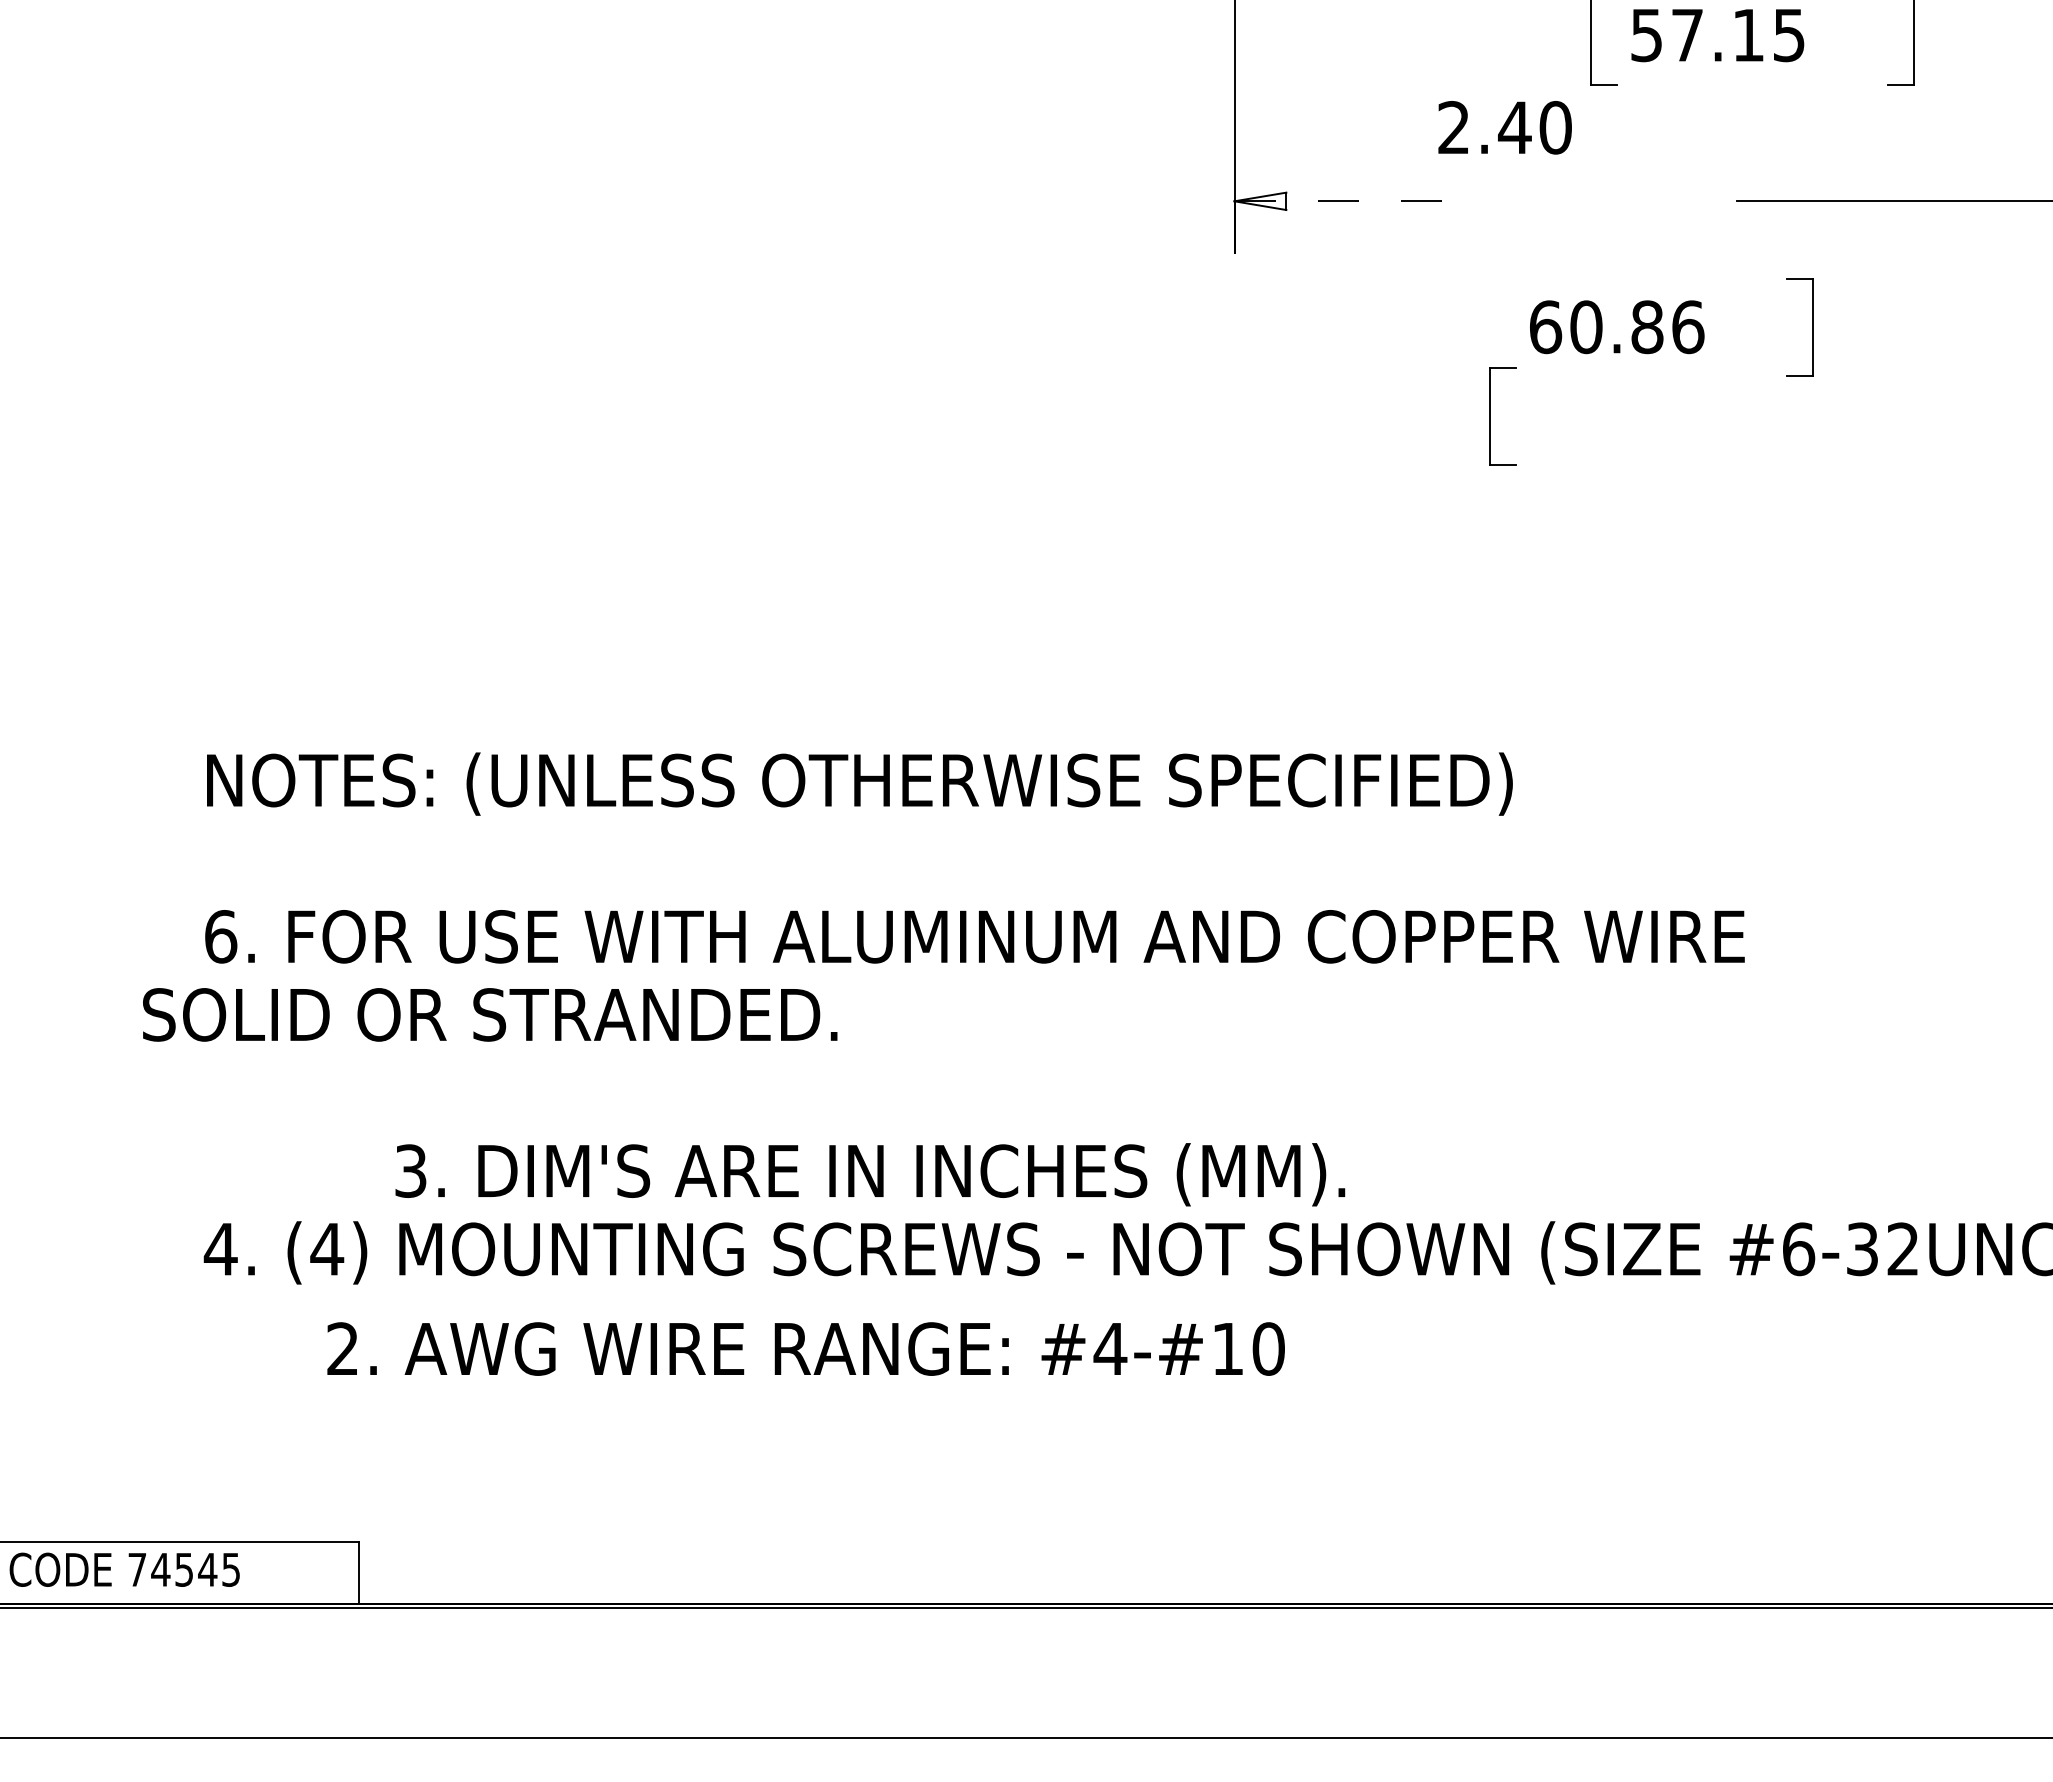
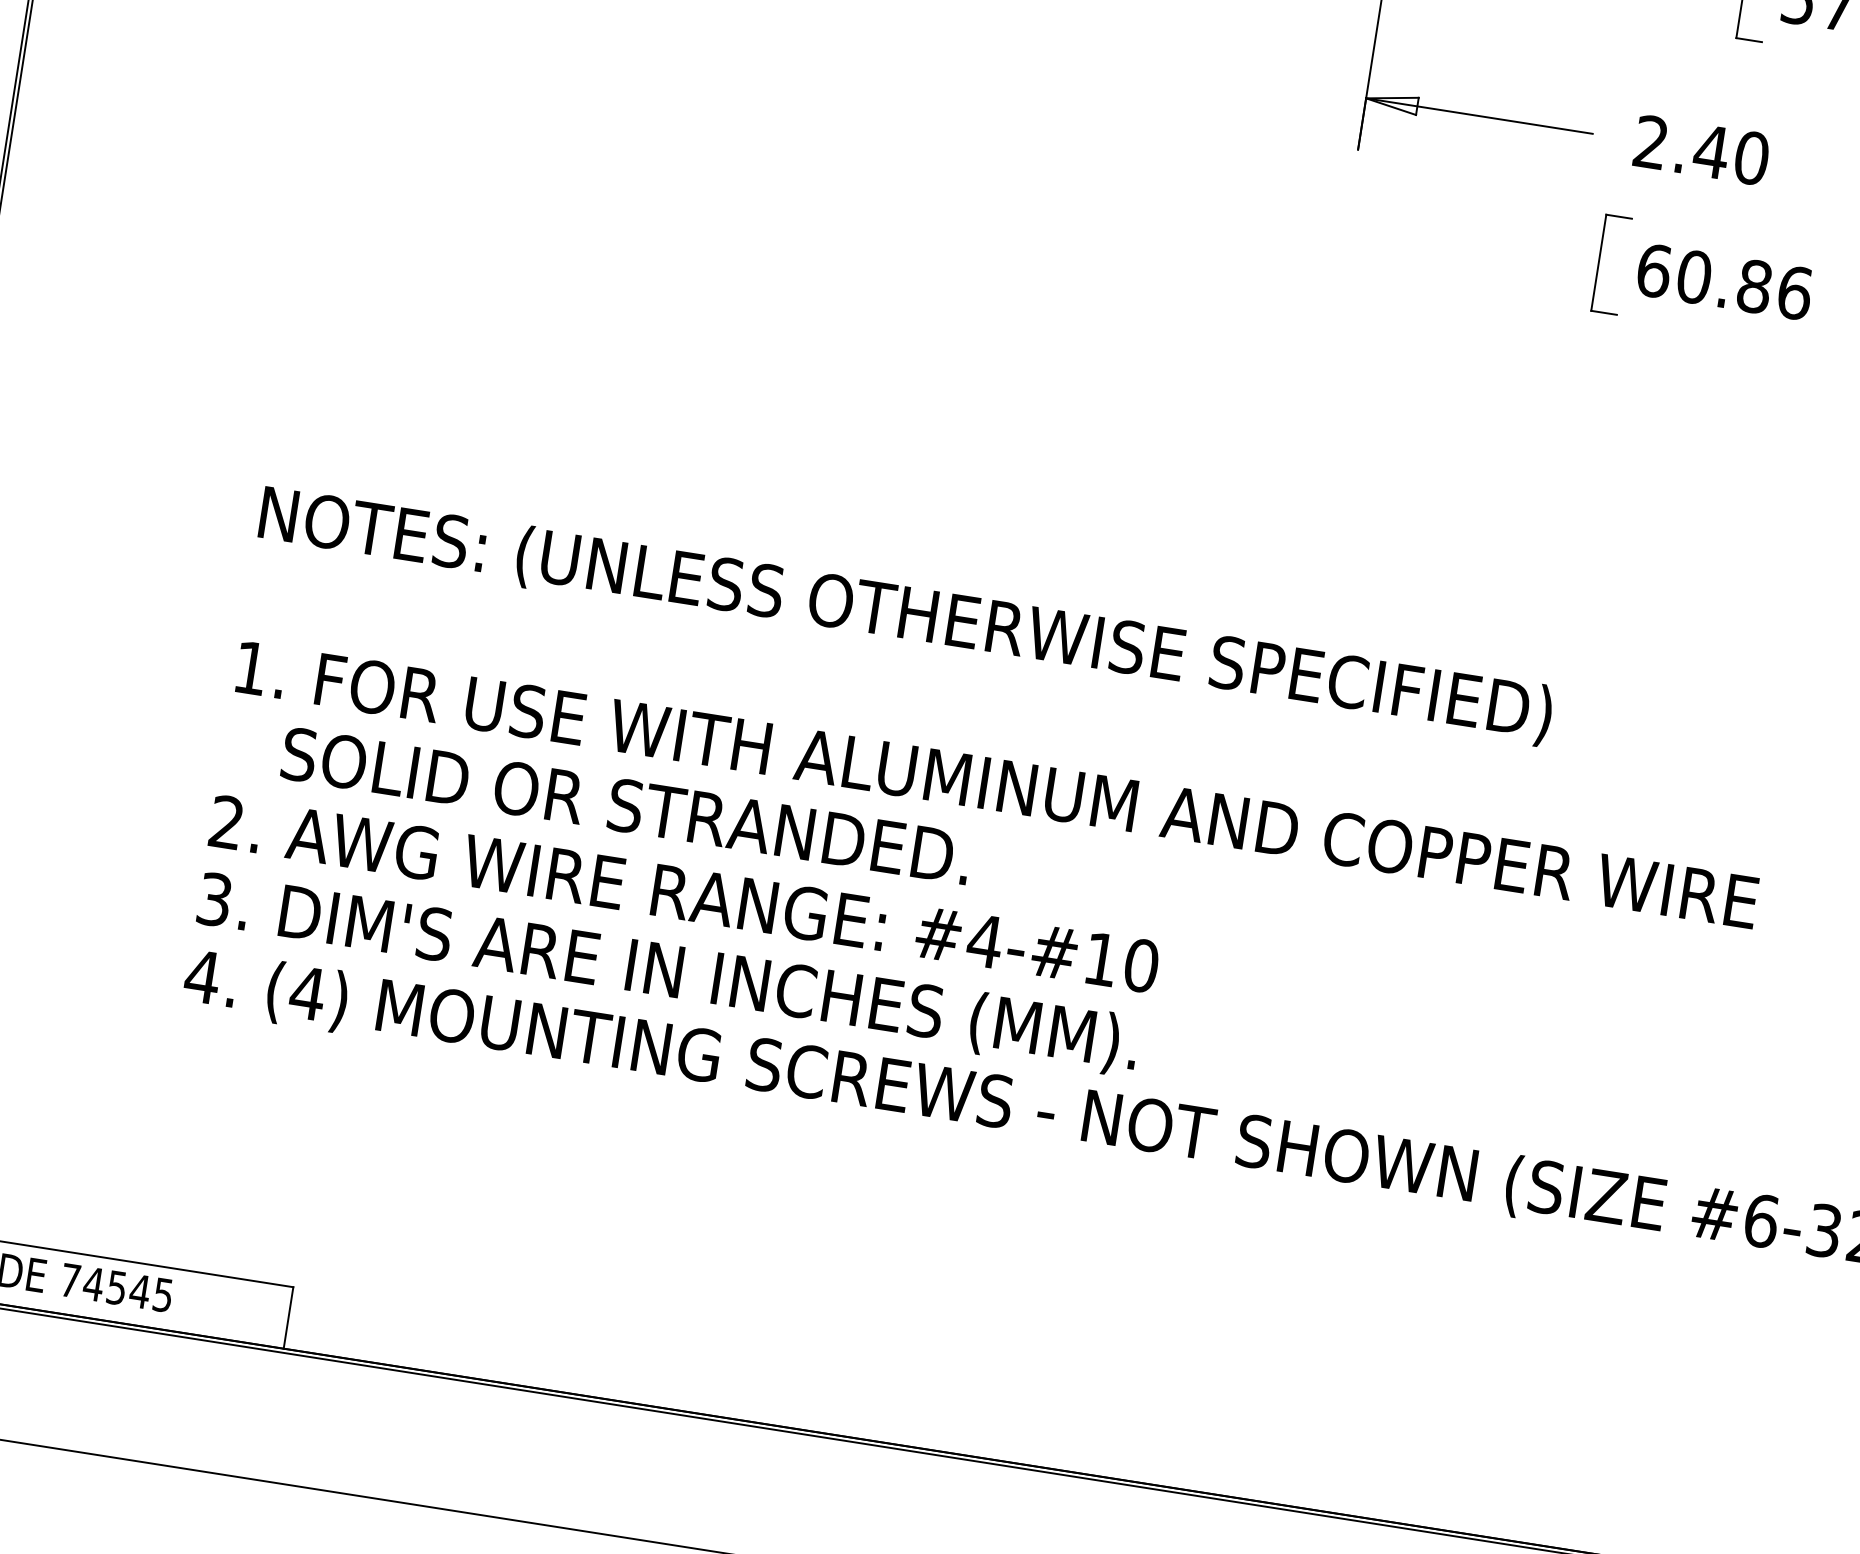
text: (1504, 127) -> (1701, 150), moved
line: (1349, 201) -> (1479, 116), dashed -> solid
part: (1490, 416) -> (1599, 262), moved
text: (221, 936) -> (251, 667), 6. -> 1.
text: (490, 1014) -> (626, 805), moved
text: (870, 1174) -> (668, 974), moved
text: (805, 1348) -> (683, 893), moved

